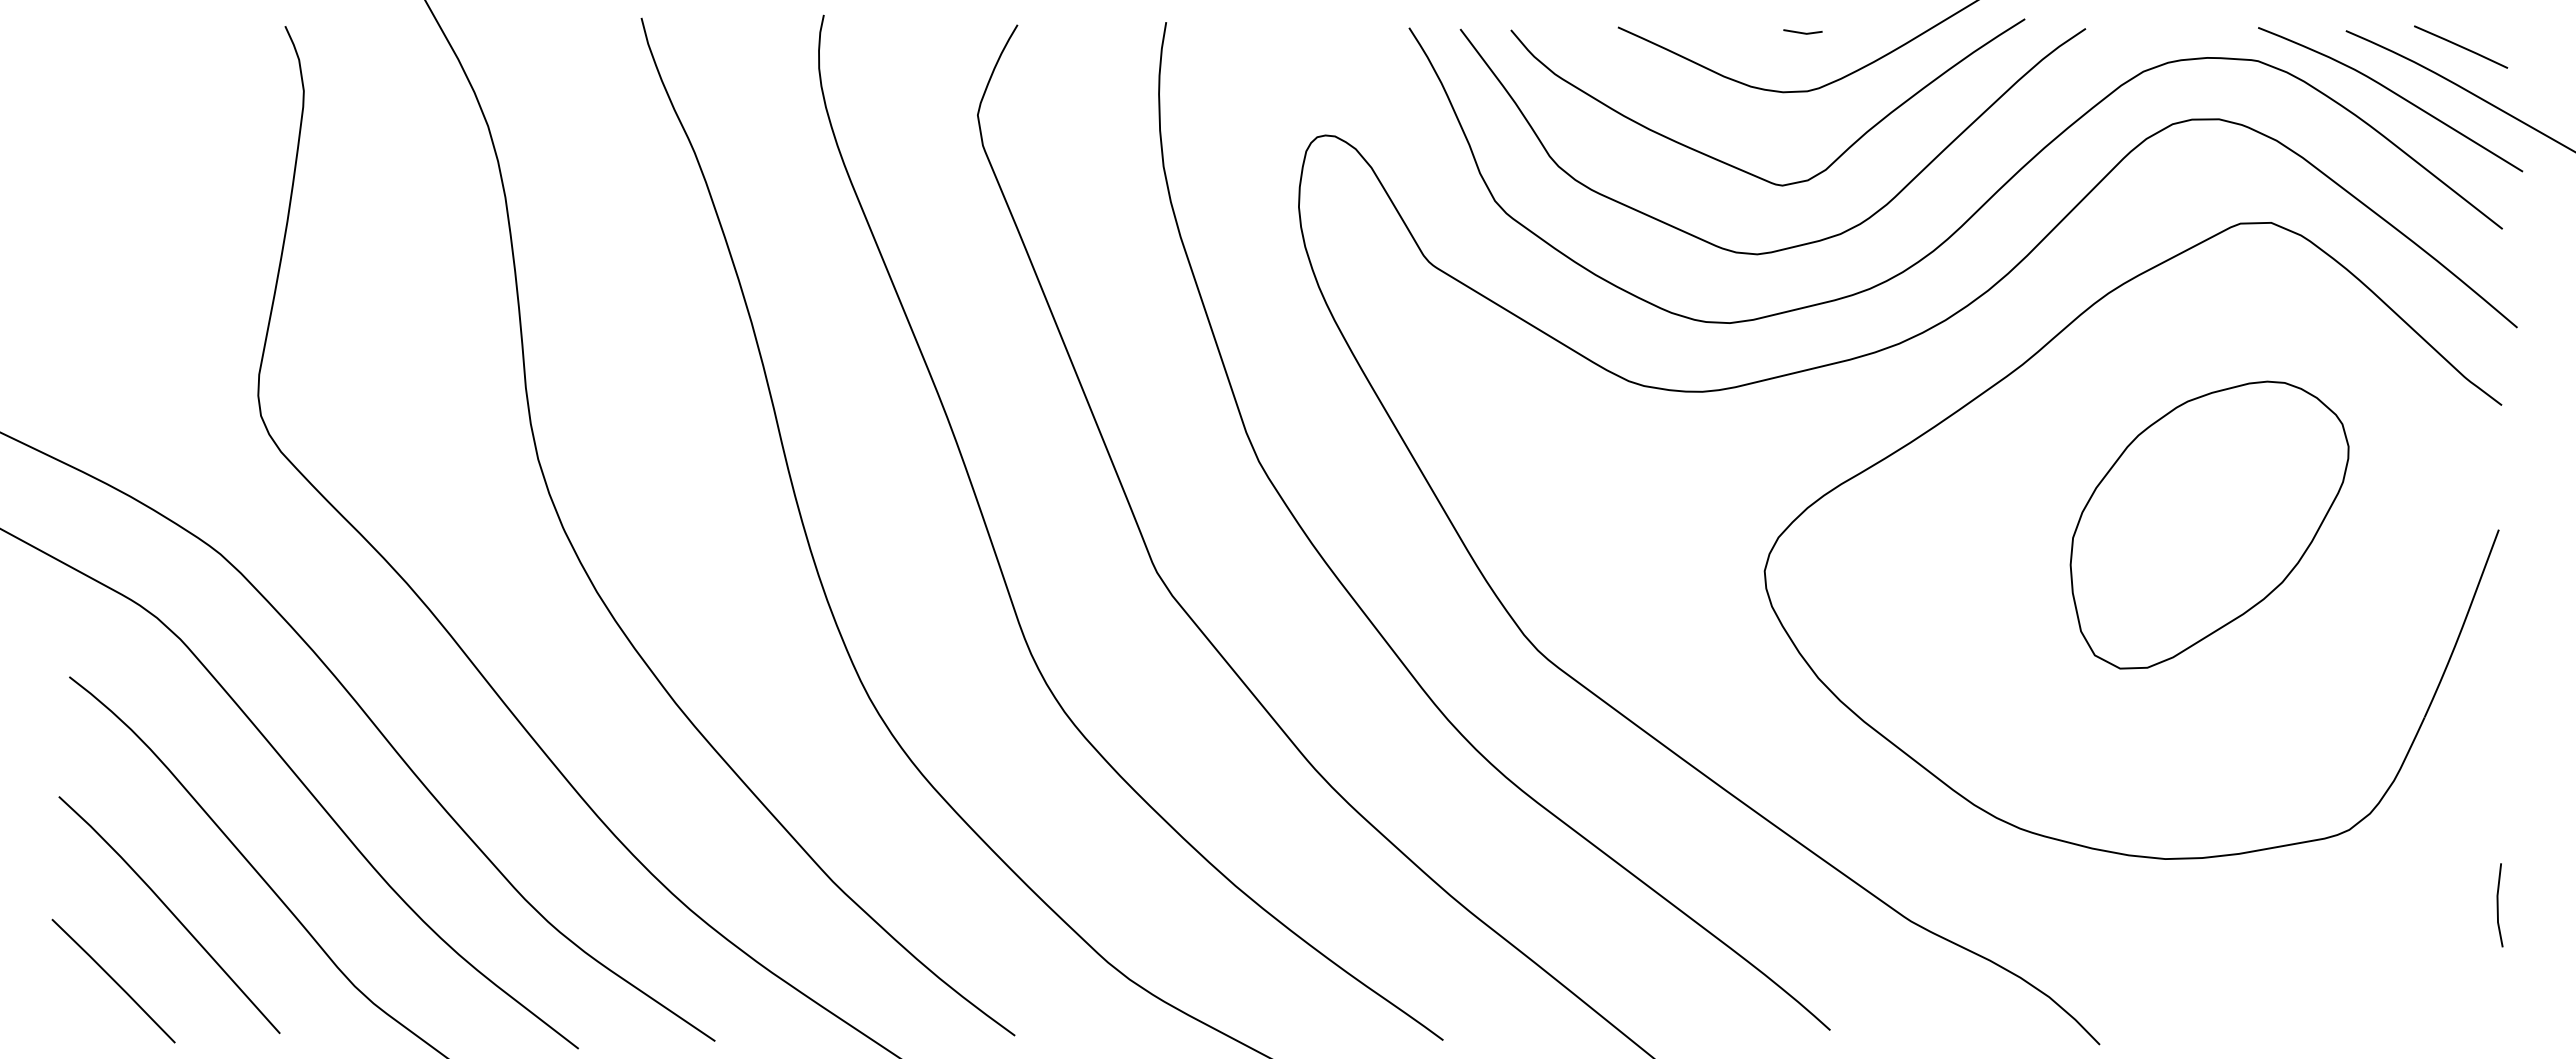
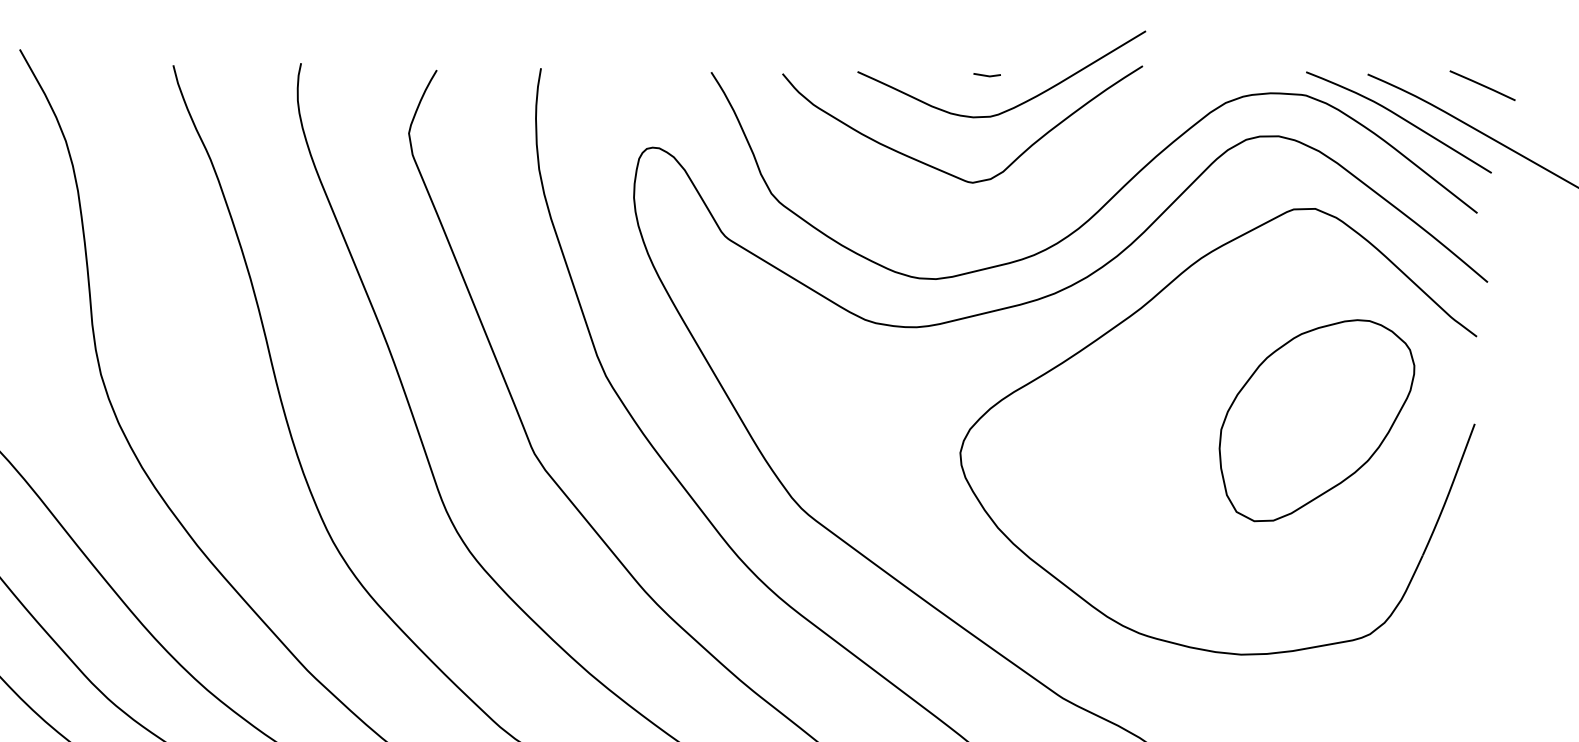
line: (2461, 46) -> (1482, 85), moved
curve: (1794, 245) -> (981, 224), removed
part: (2209, 524) -> (1316, 420), moved
line: (2498, 905) -> (1474, 687), removed

